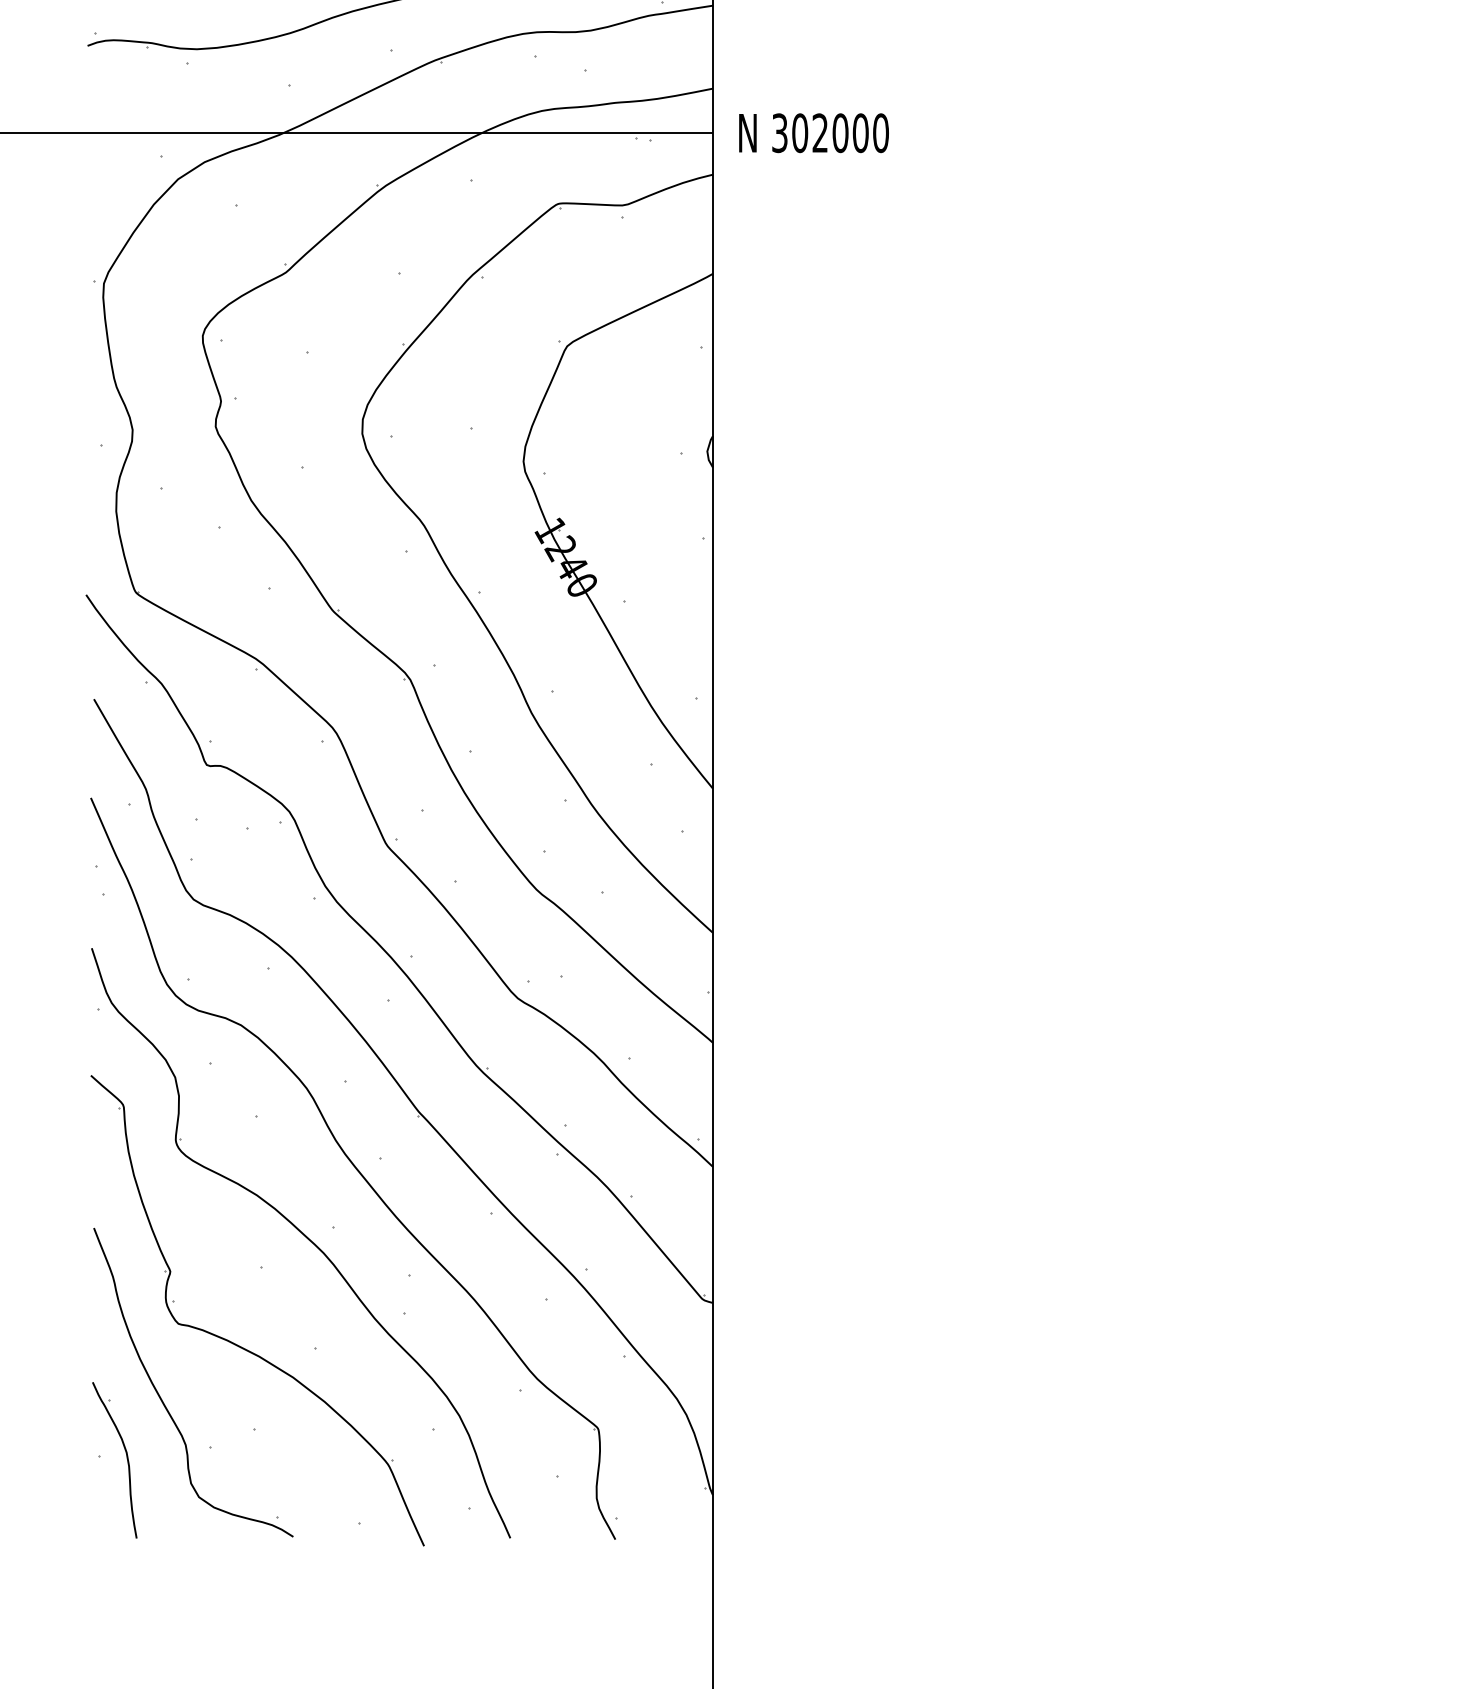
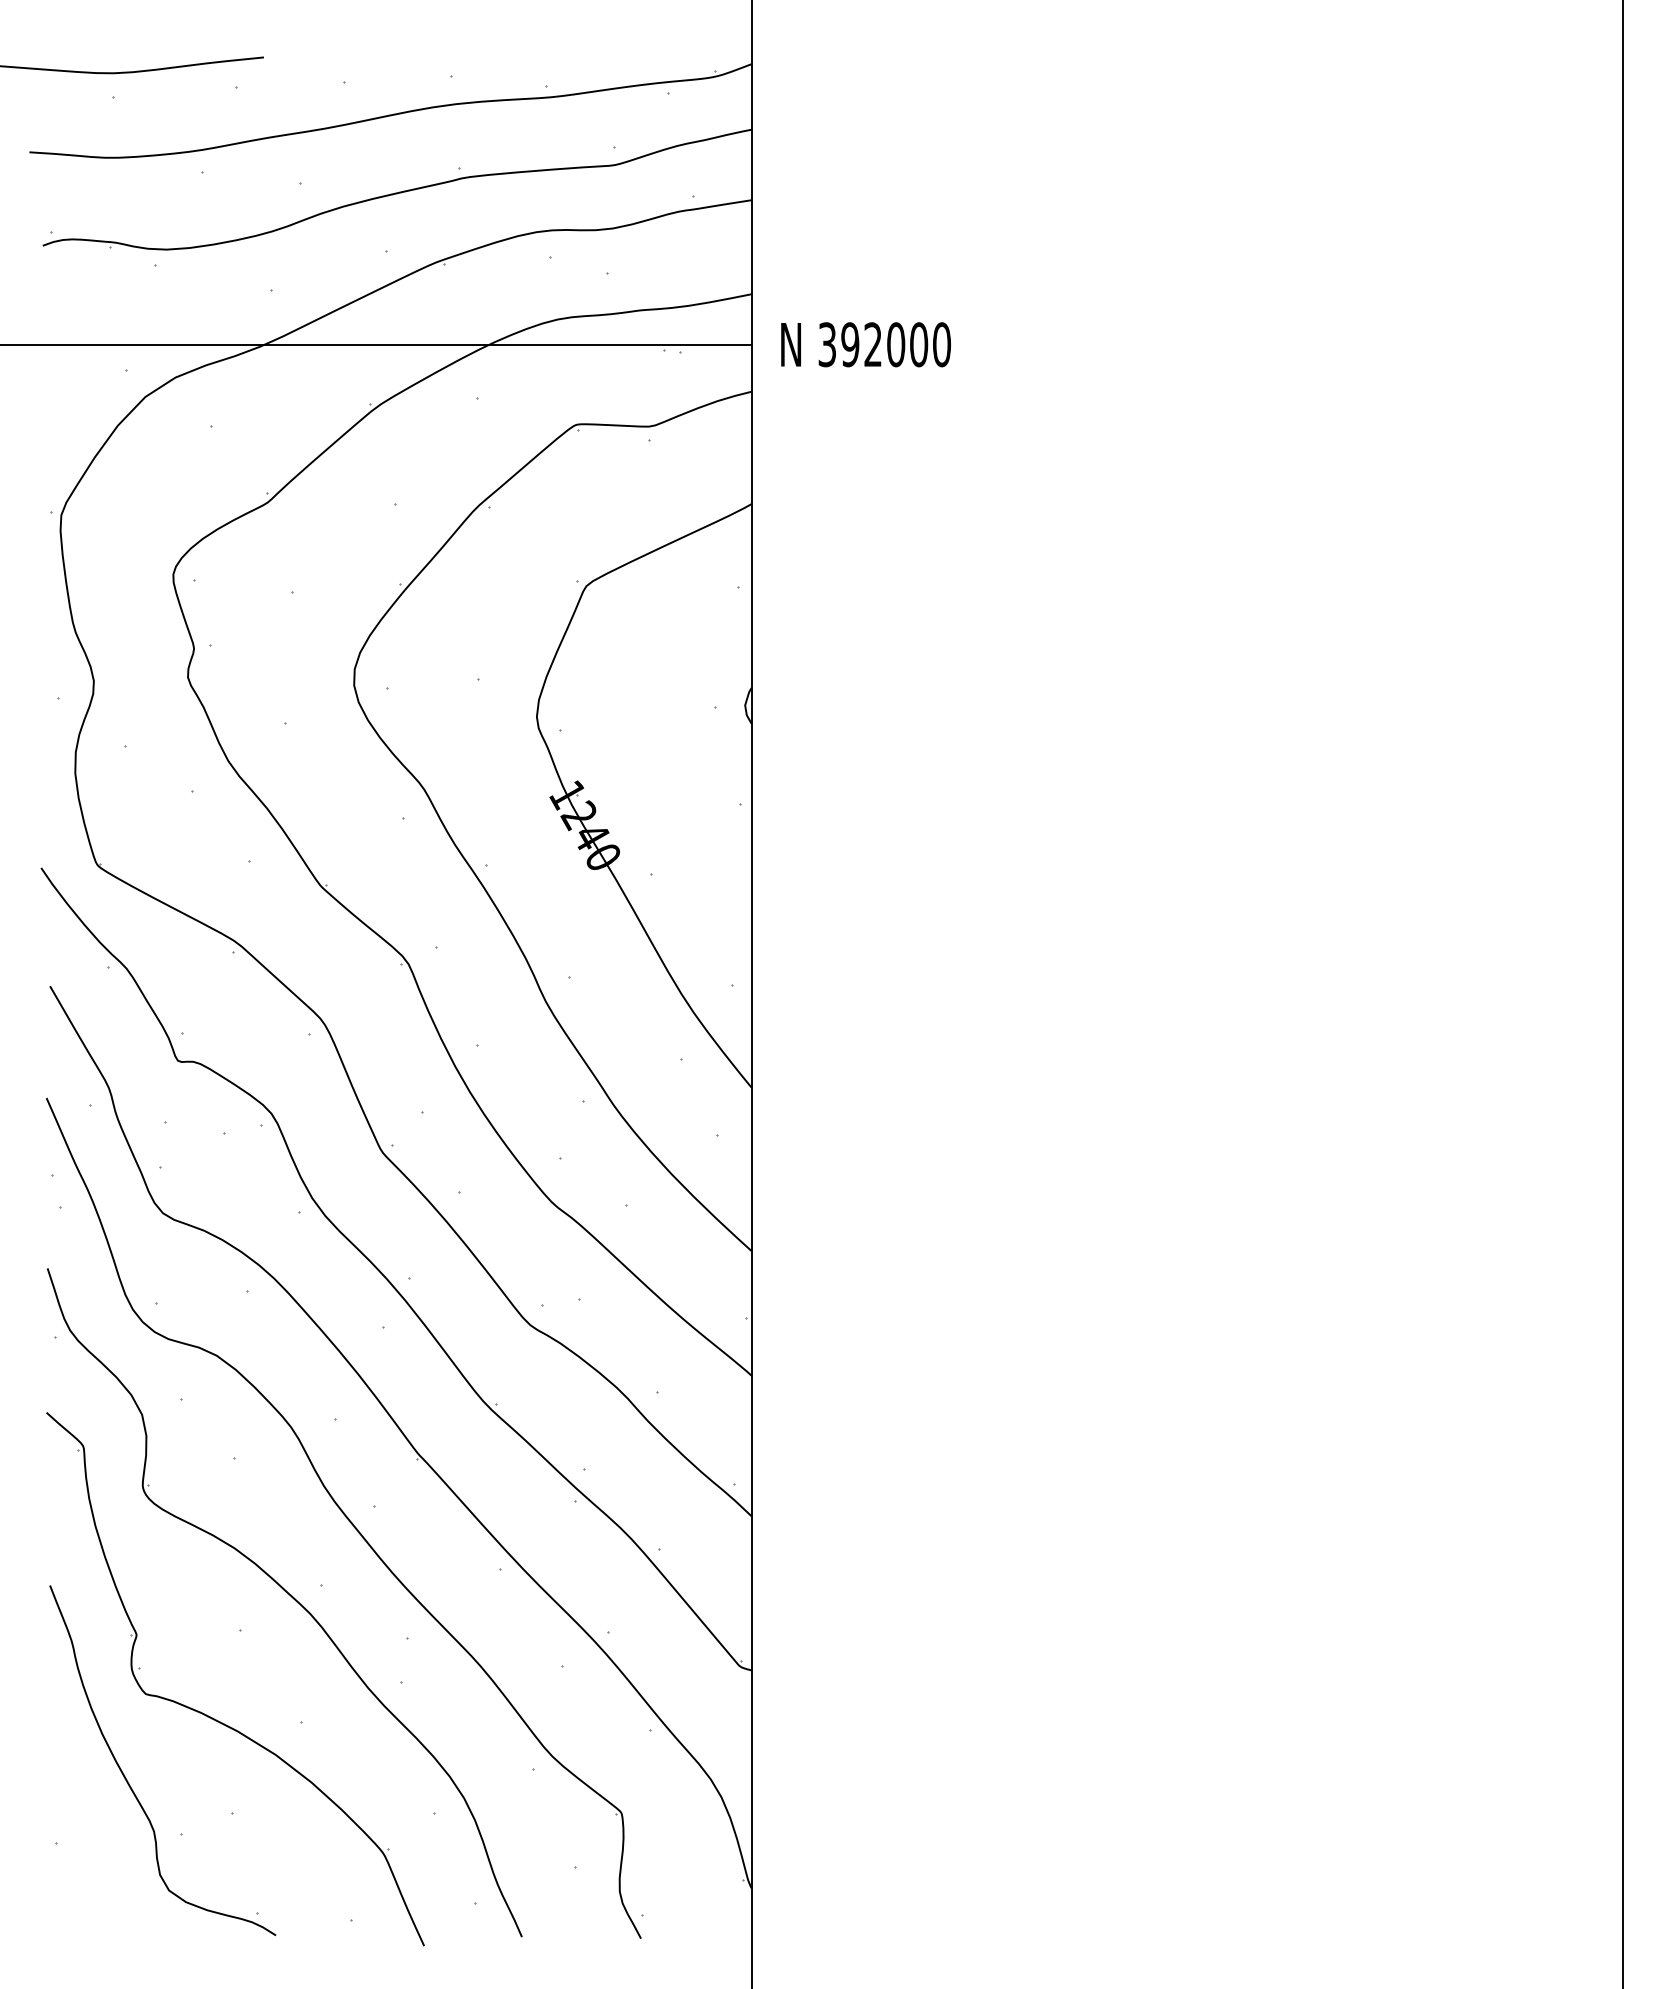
text: (800, 132) -> (850, 344), 302000 -> 392000
part: (126, 1455) -> (86, 1843), removed

